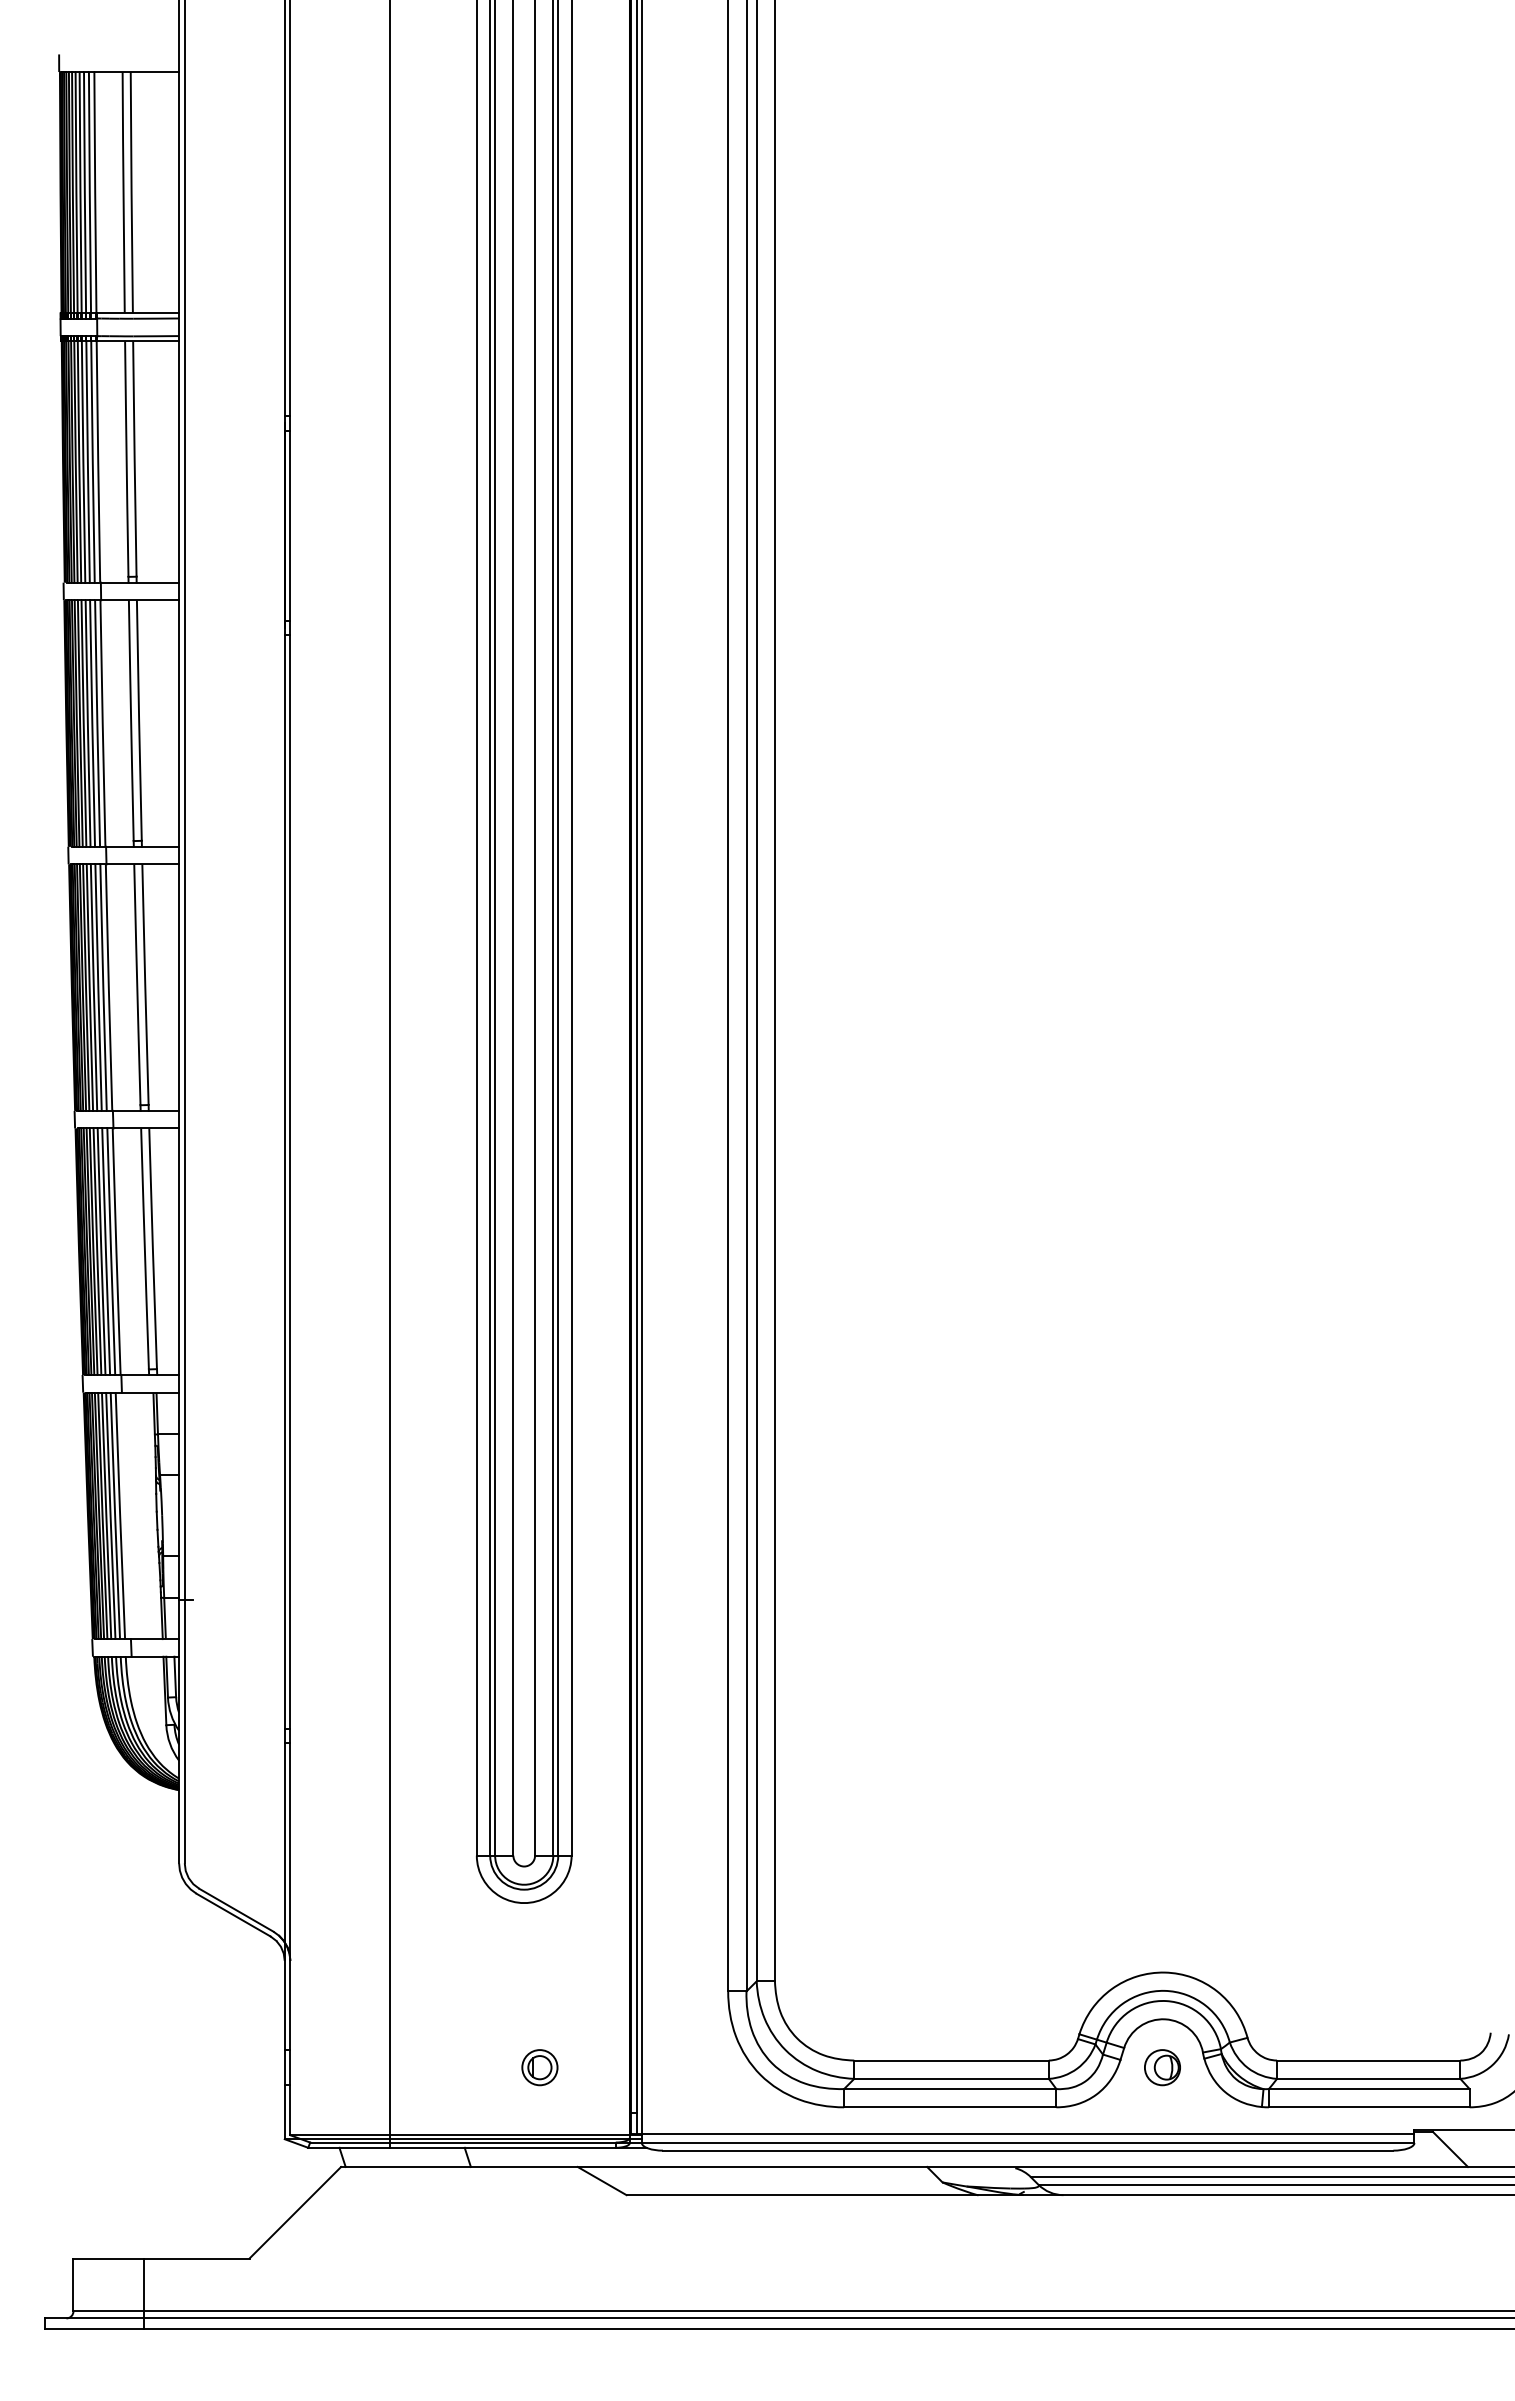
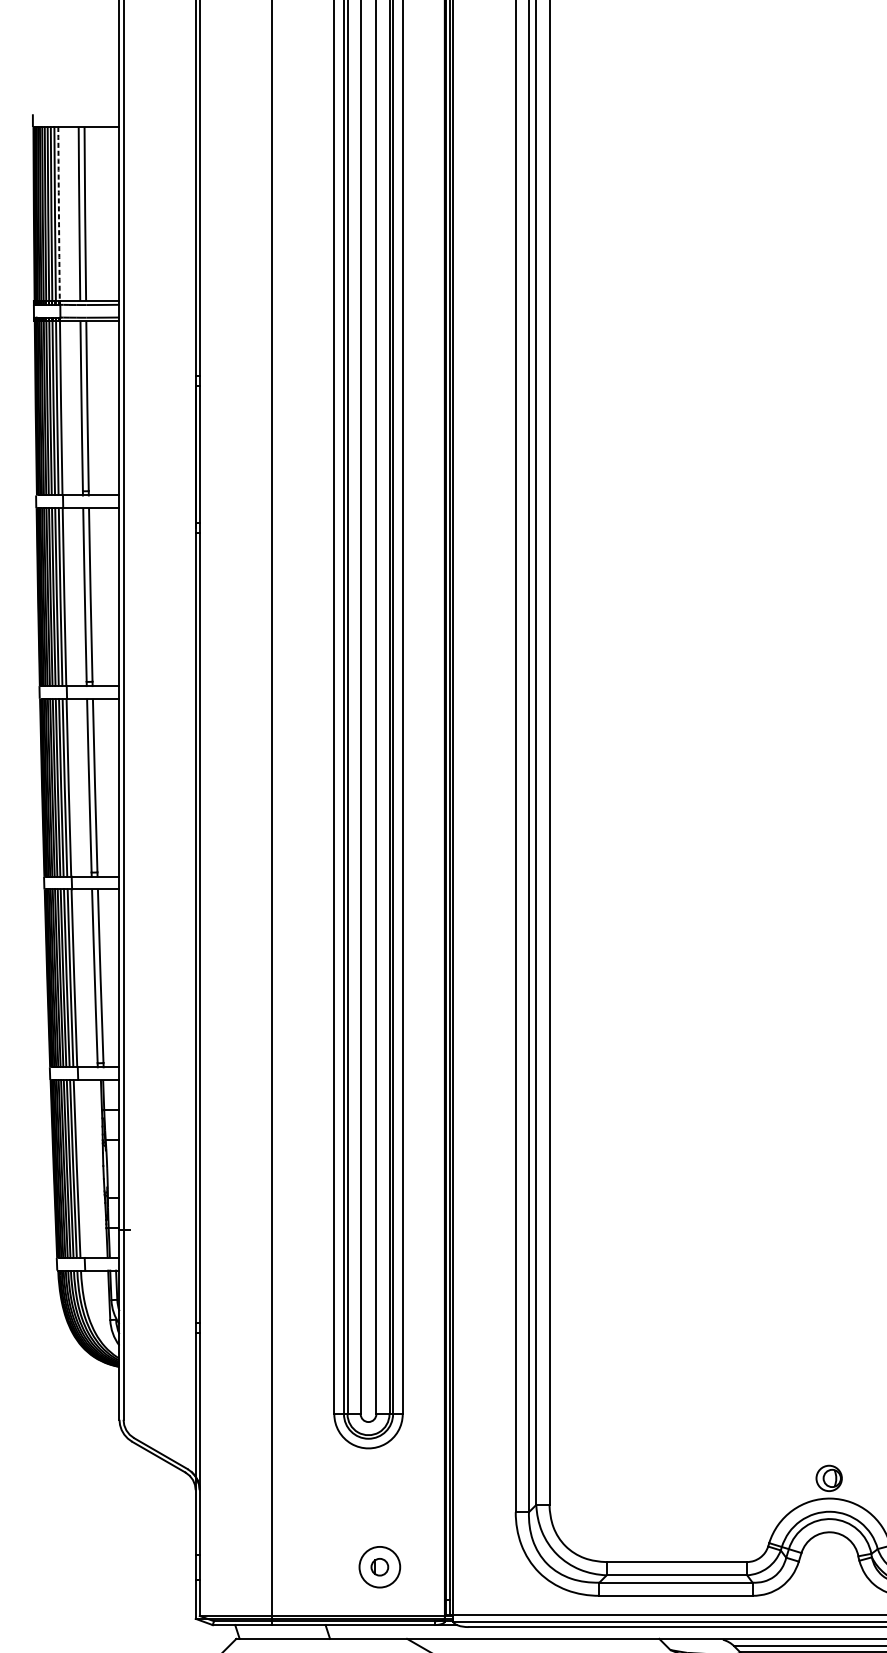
arc: (95, 192) -> (59, 213), solid -> dashed
circle: (539, 2067) -> (379, 1567), size x1.6
part: (1162, 2067) -> (829, 1478), moved

